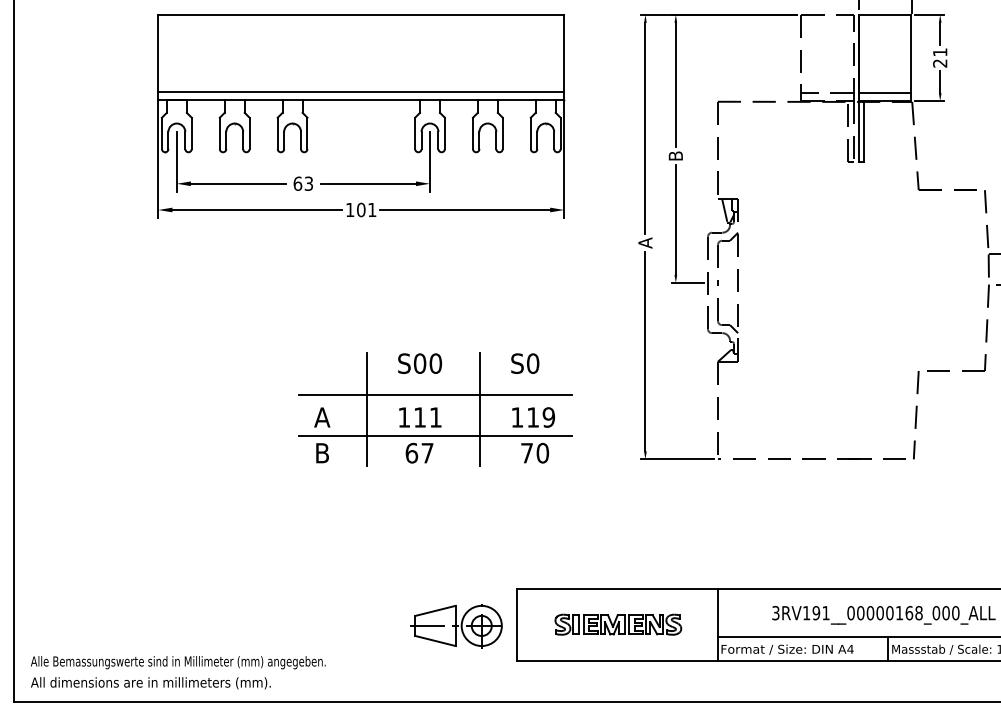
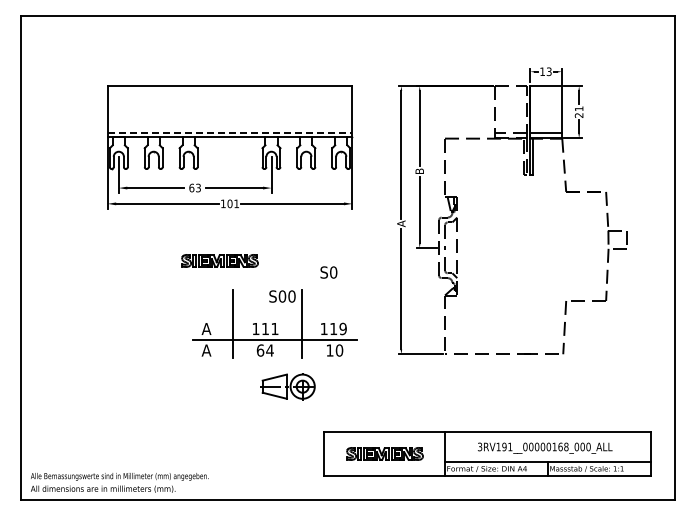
line: (362, 91) -> (230, 132), solid -> dashed
part: (343, 303) -> (219, 260), added
text: (420, 363) -> (282, 296), moved
text: (524, 363) -> (328, 272), moved
line: (434, 395) -> (274, 315), removed
text: (322, 453) -> (206, 350), B -> A
text: (426, 453) -> (269, 350), 67 -> 64
text: (526, 453) -> (329, 350), 70 -> 10
part: (456, 625) -> (287, 386), moved

